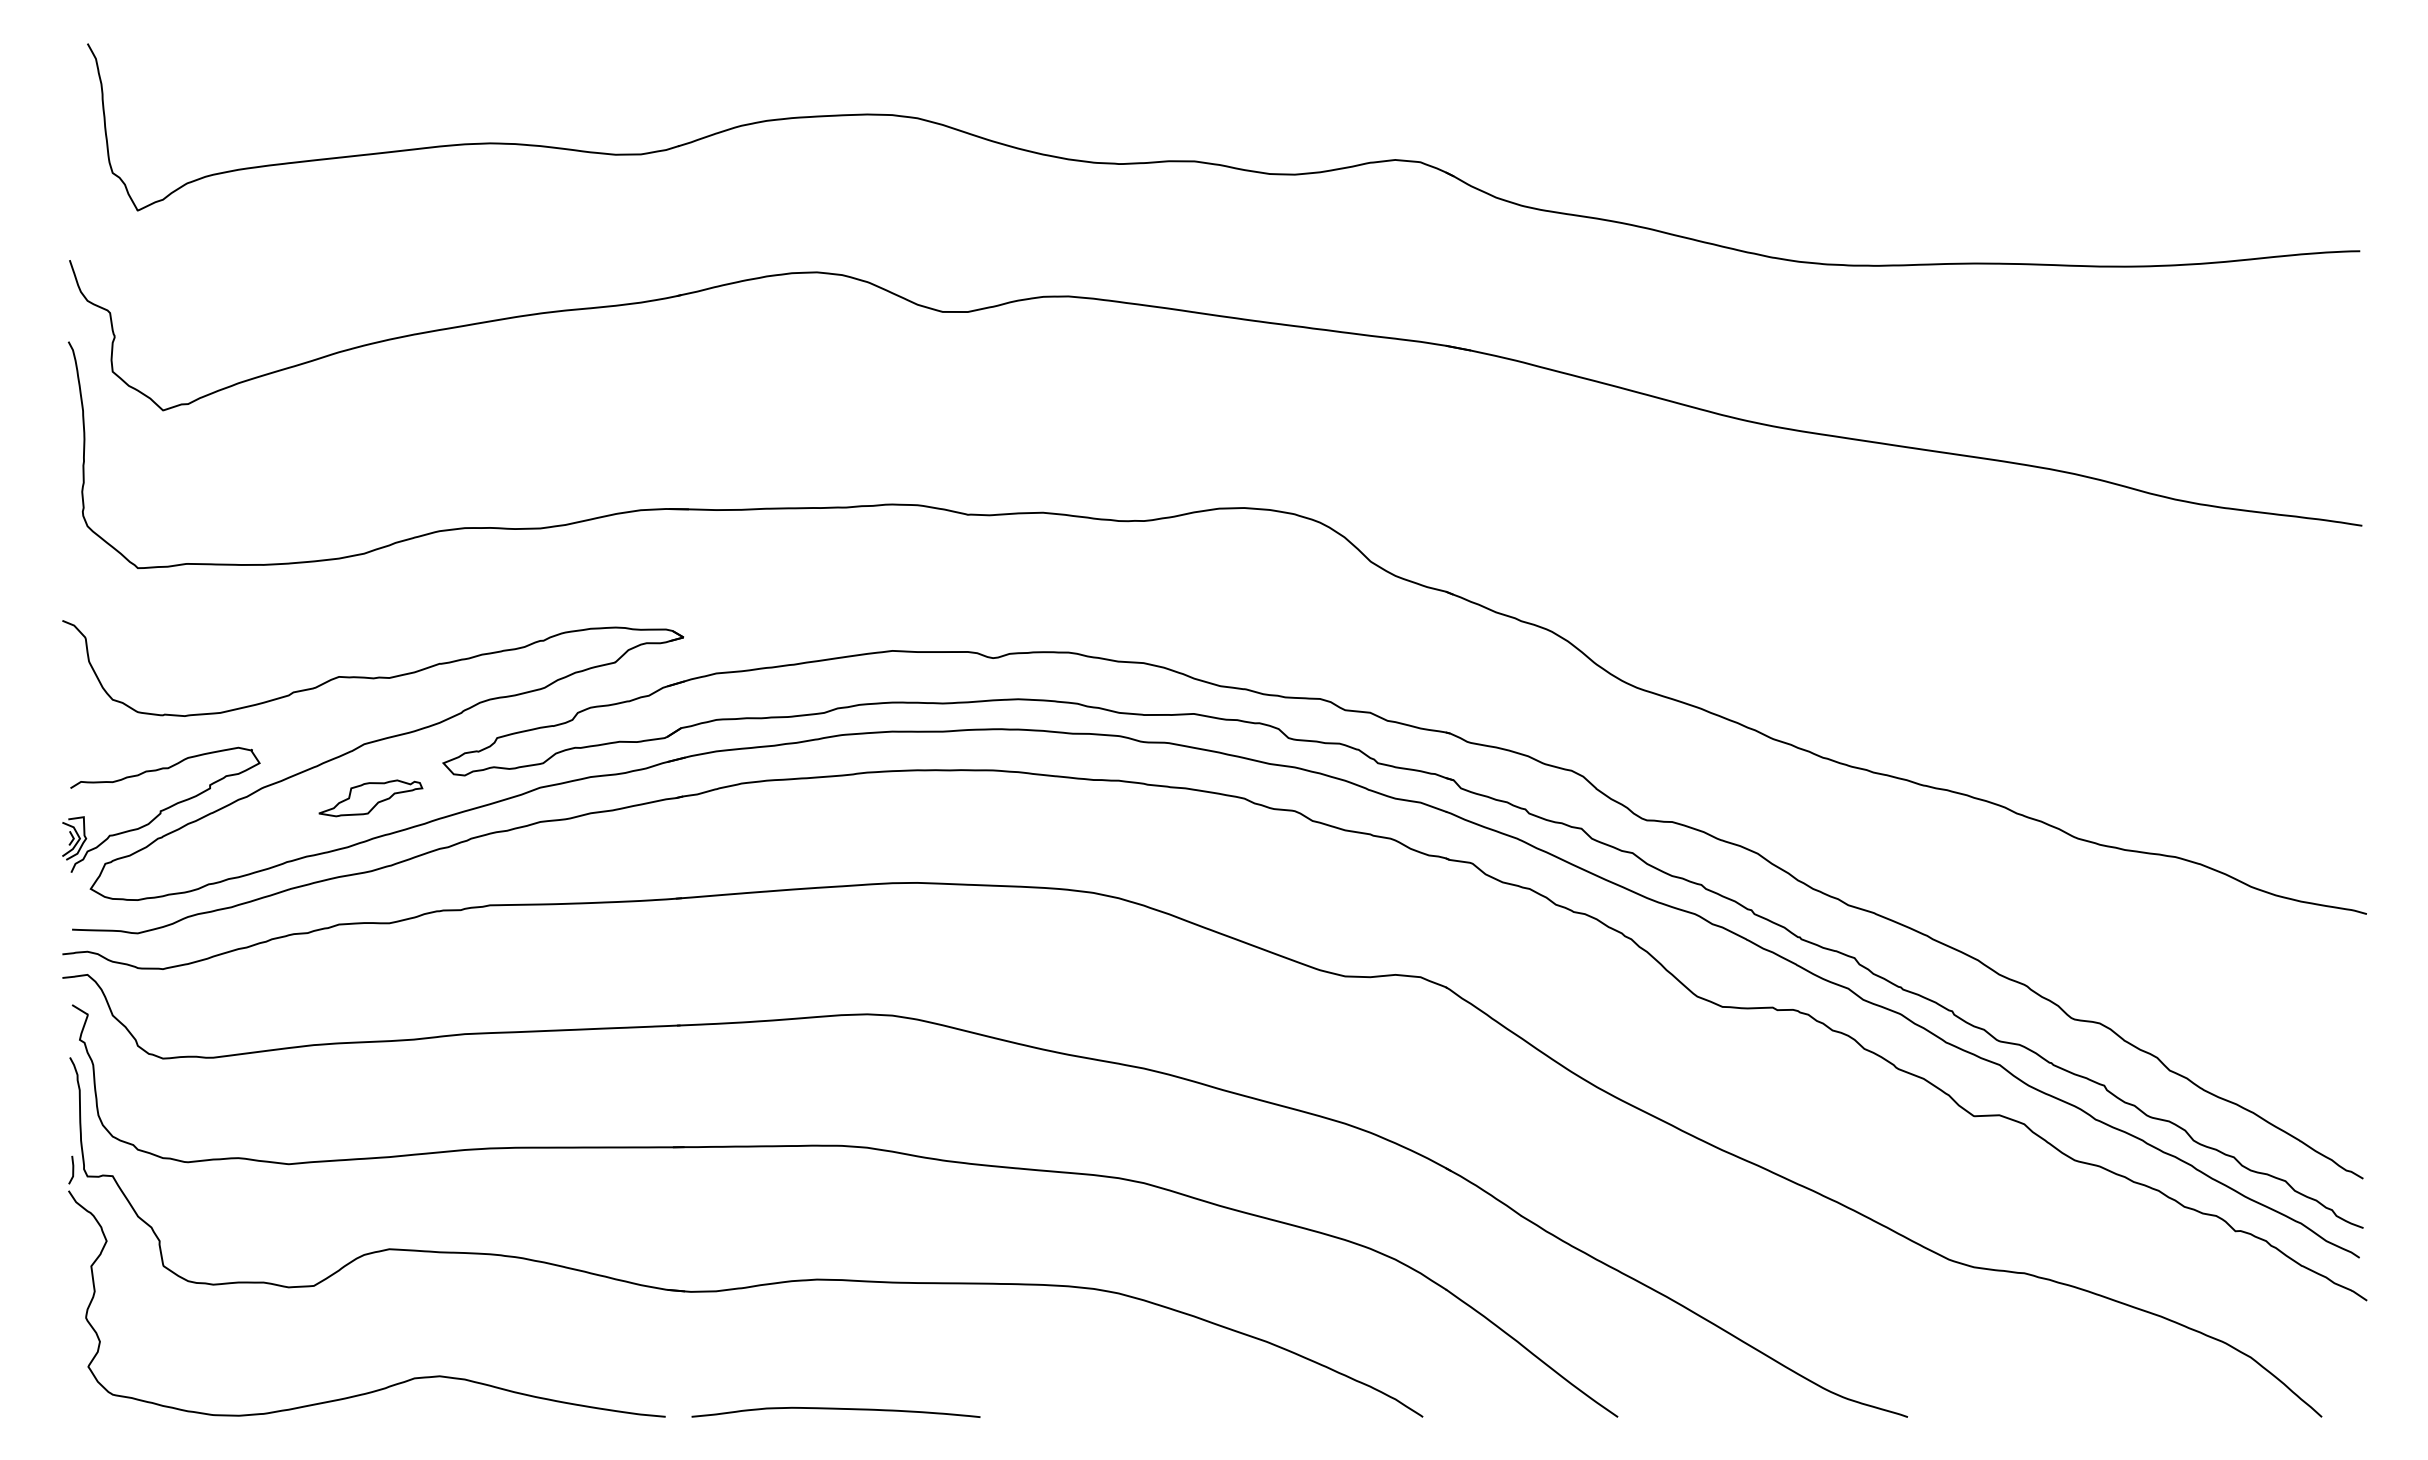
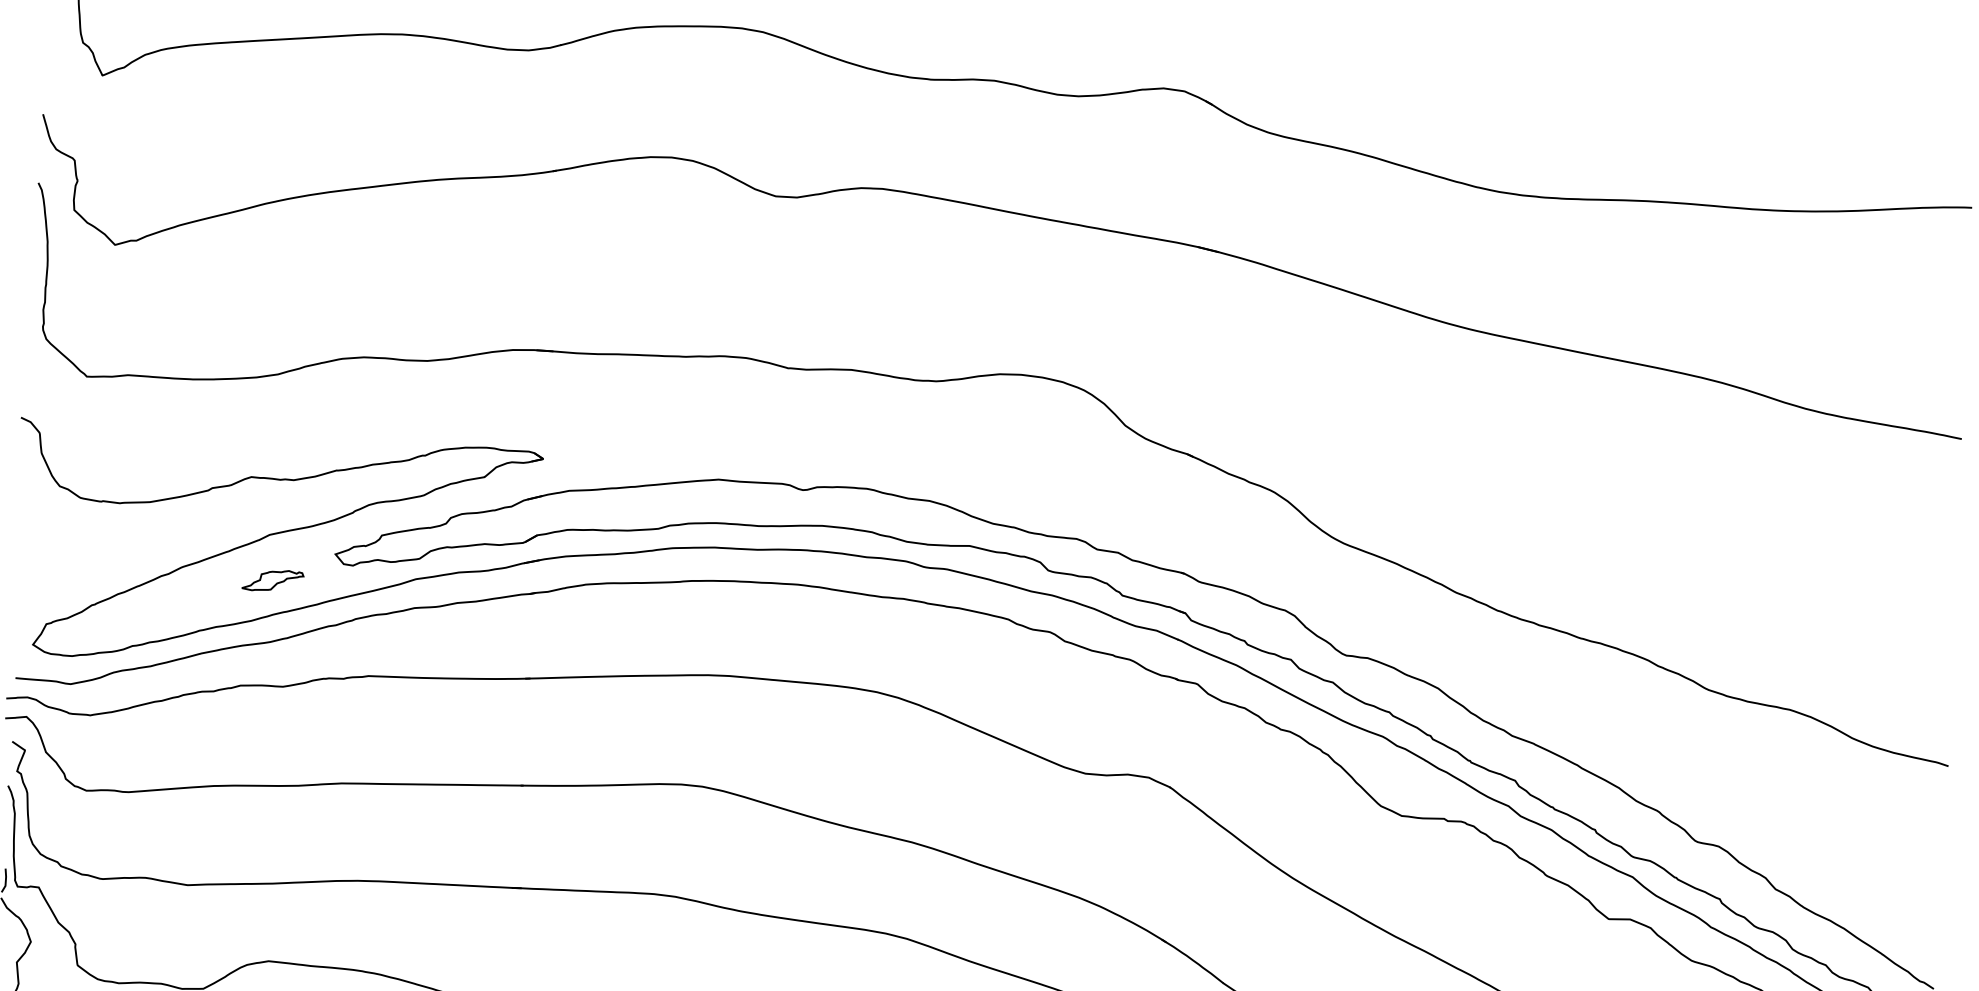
part: (370, 798) -> (272, 580), size x0.7
part: (161, 809) -> (96, 580), removed

